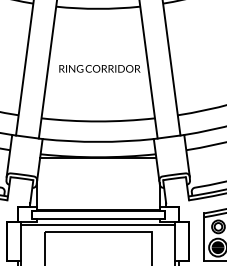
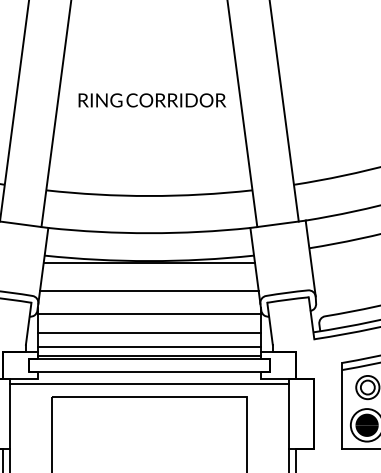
line: (98, 173) -> (149, 290), added
line: (97, 186) -> (148, 314), added
line: (97, 196) -> (148, 332), added
line: (97, 204) -> (148, 346), added

